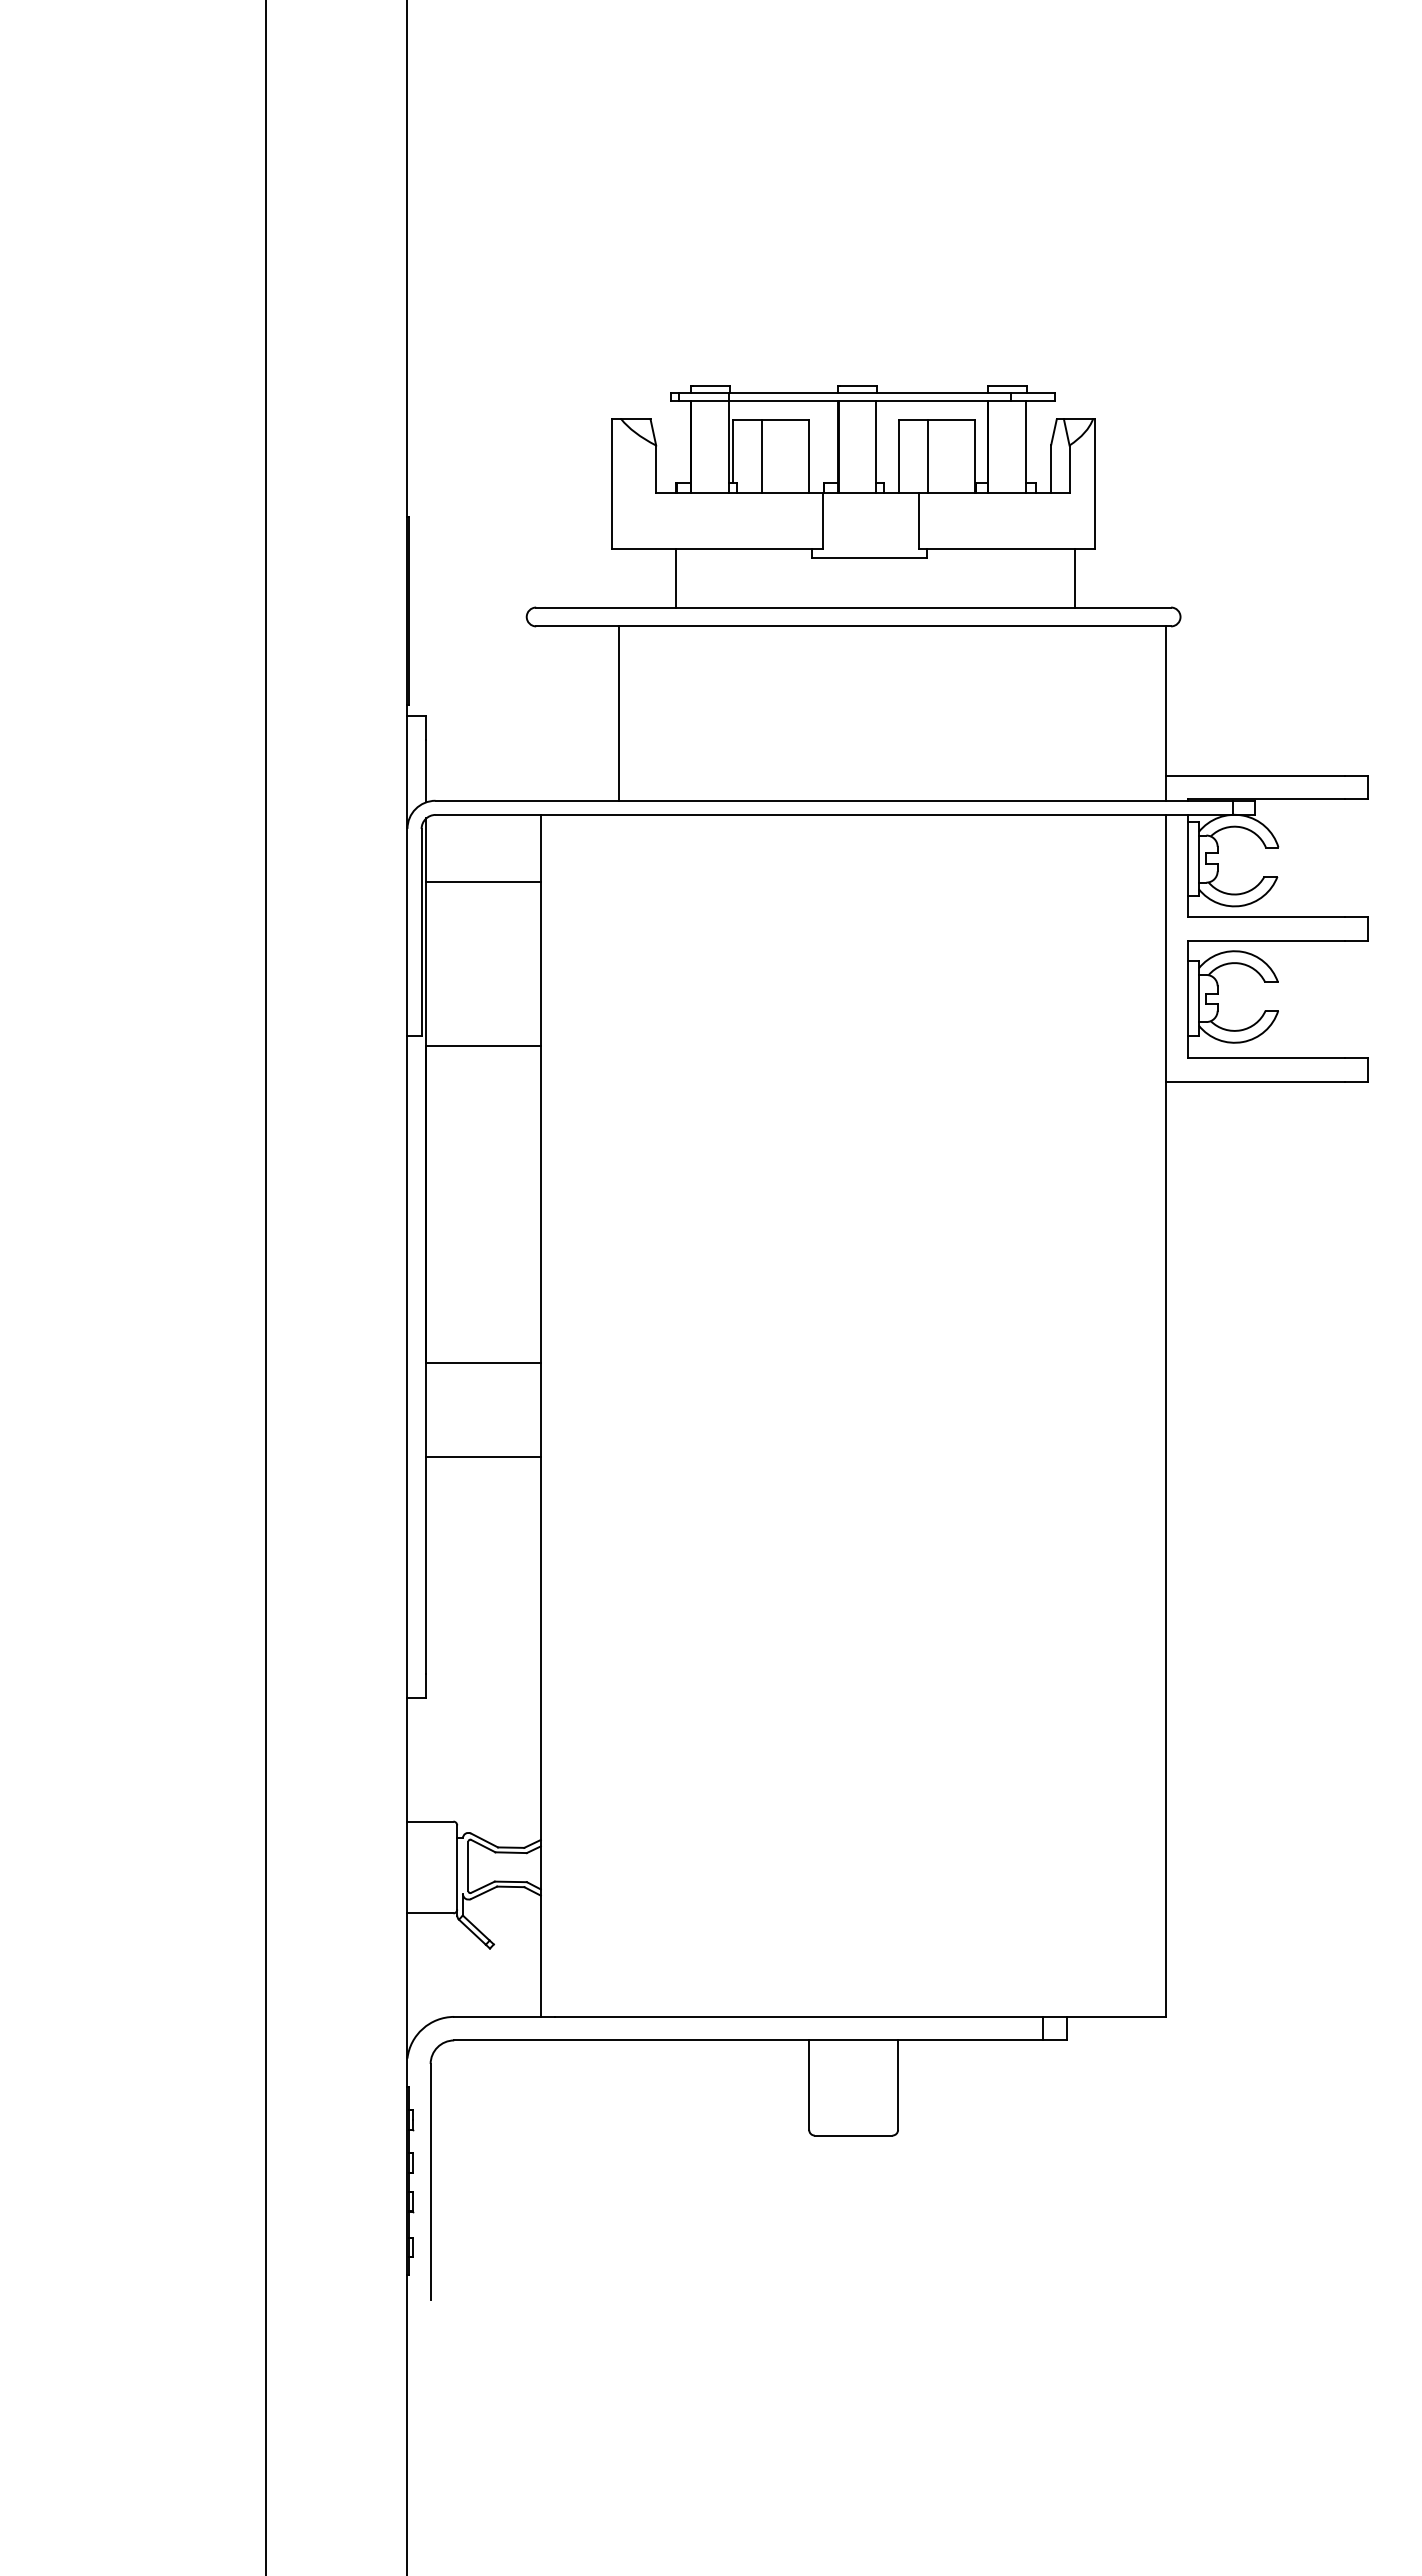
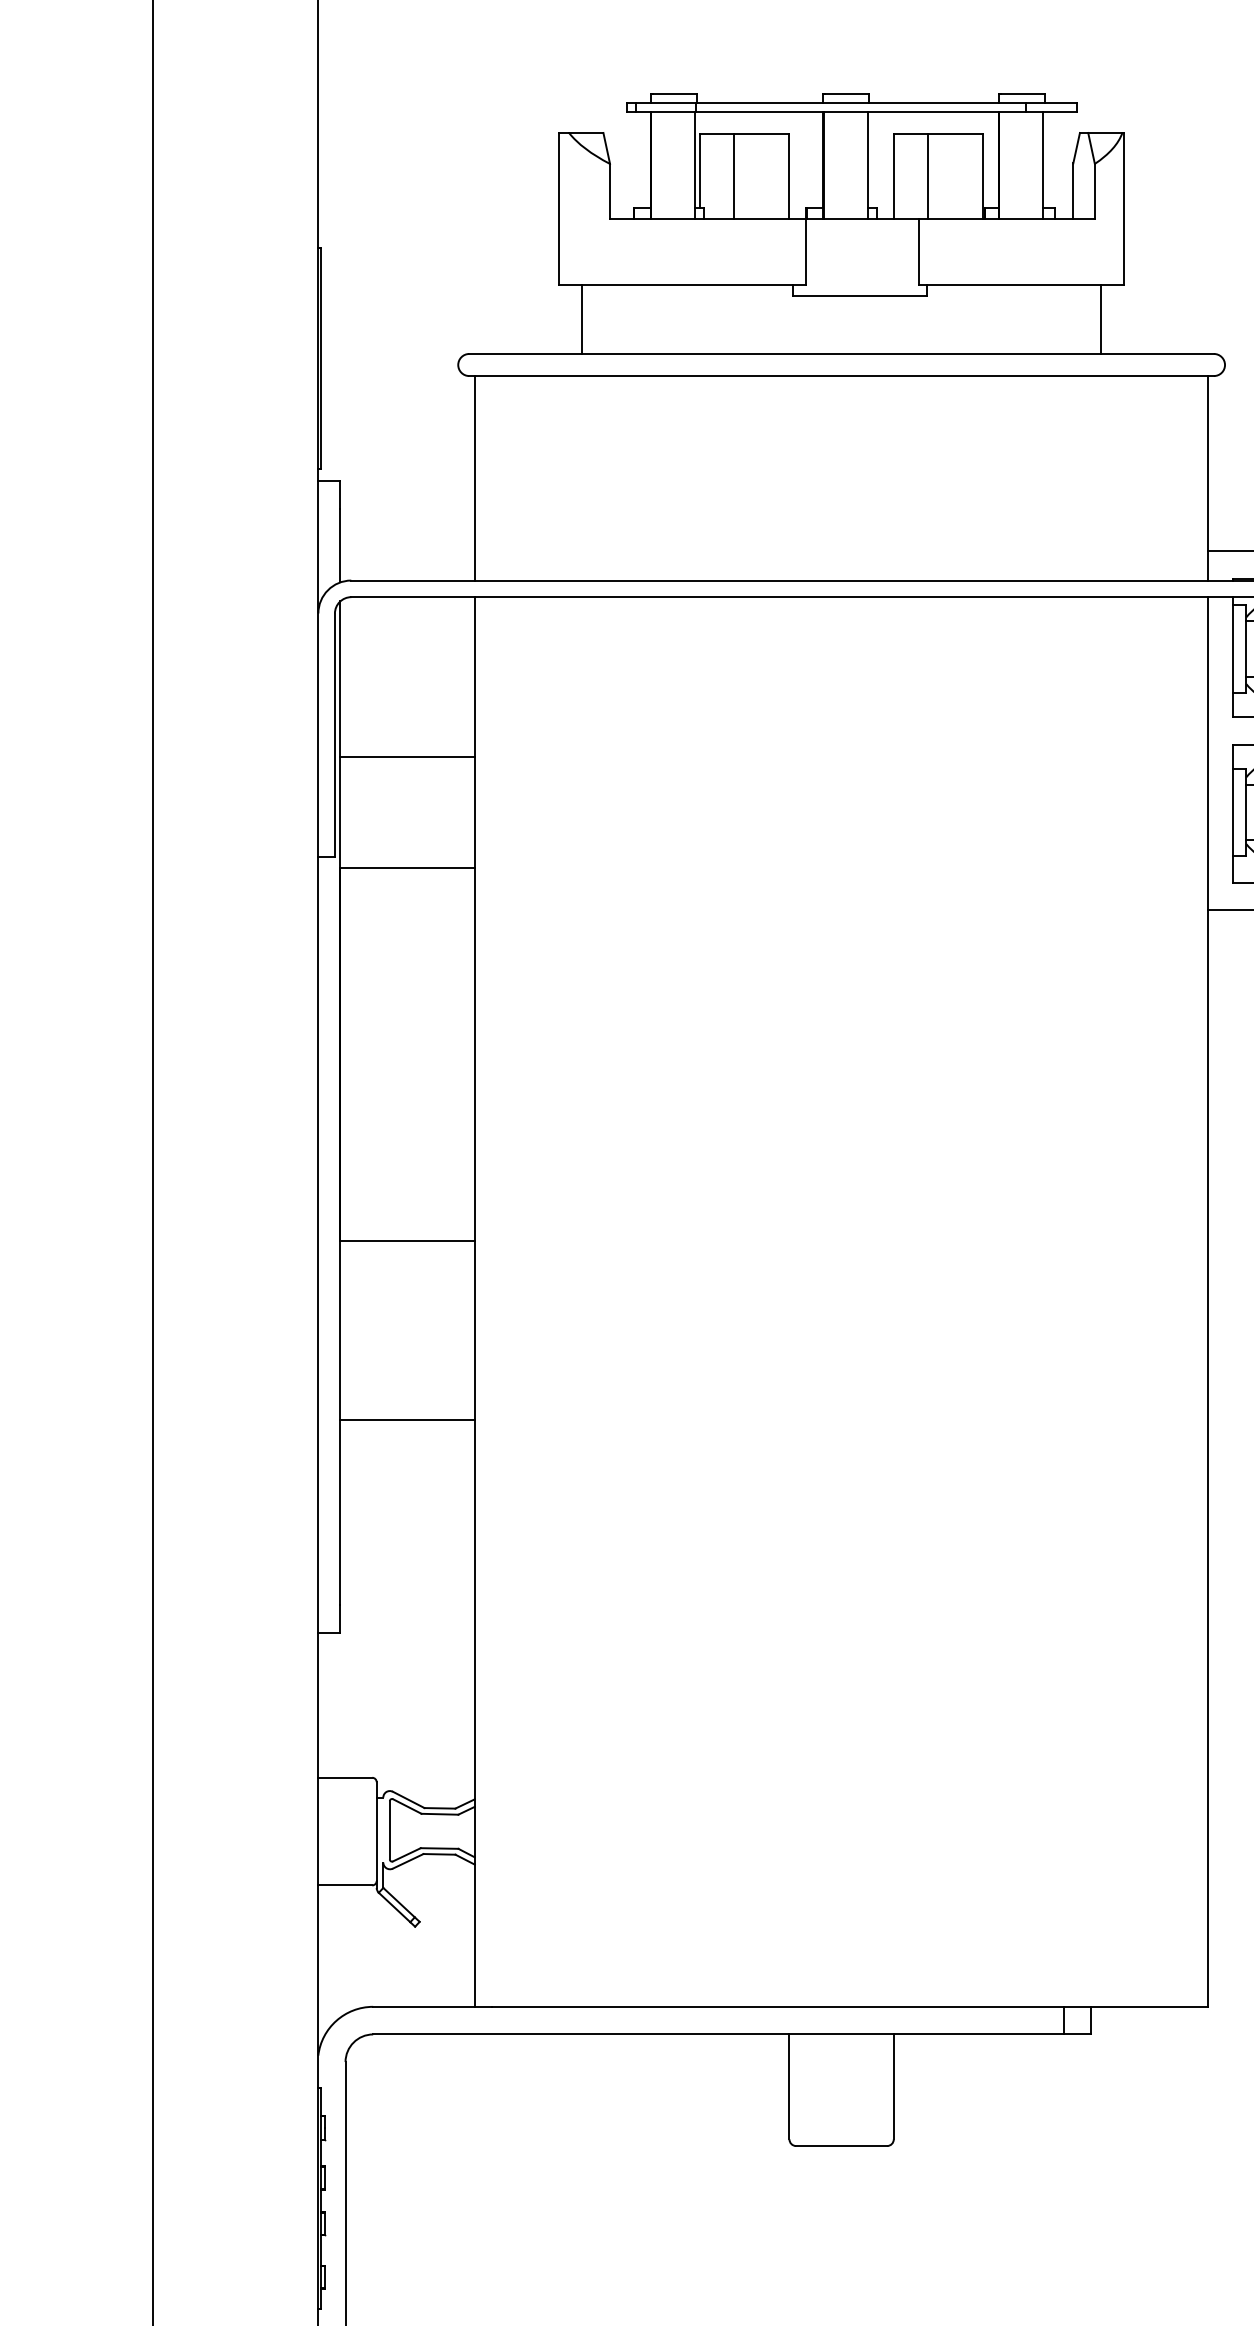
line: (676, 578) -> (582, 319), moved
line: (618, 713) -> (474, 478), moved
line: (483, 882) -> (407, 757), moved
line: (483, 1457) -> (407, 1419), moved

